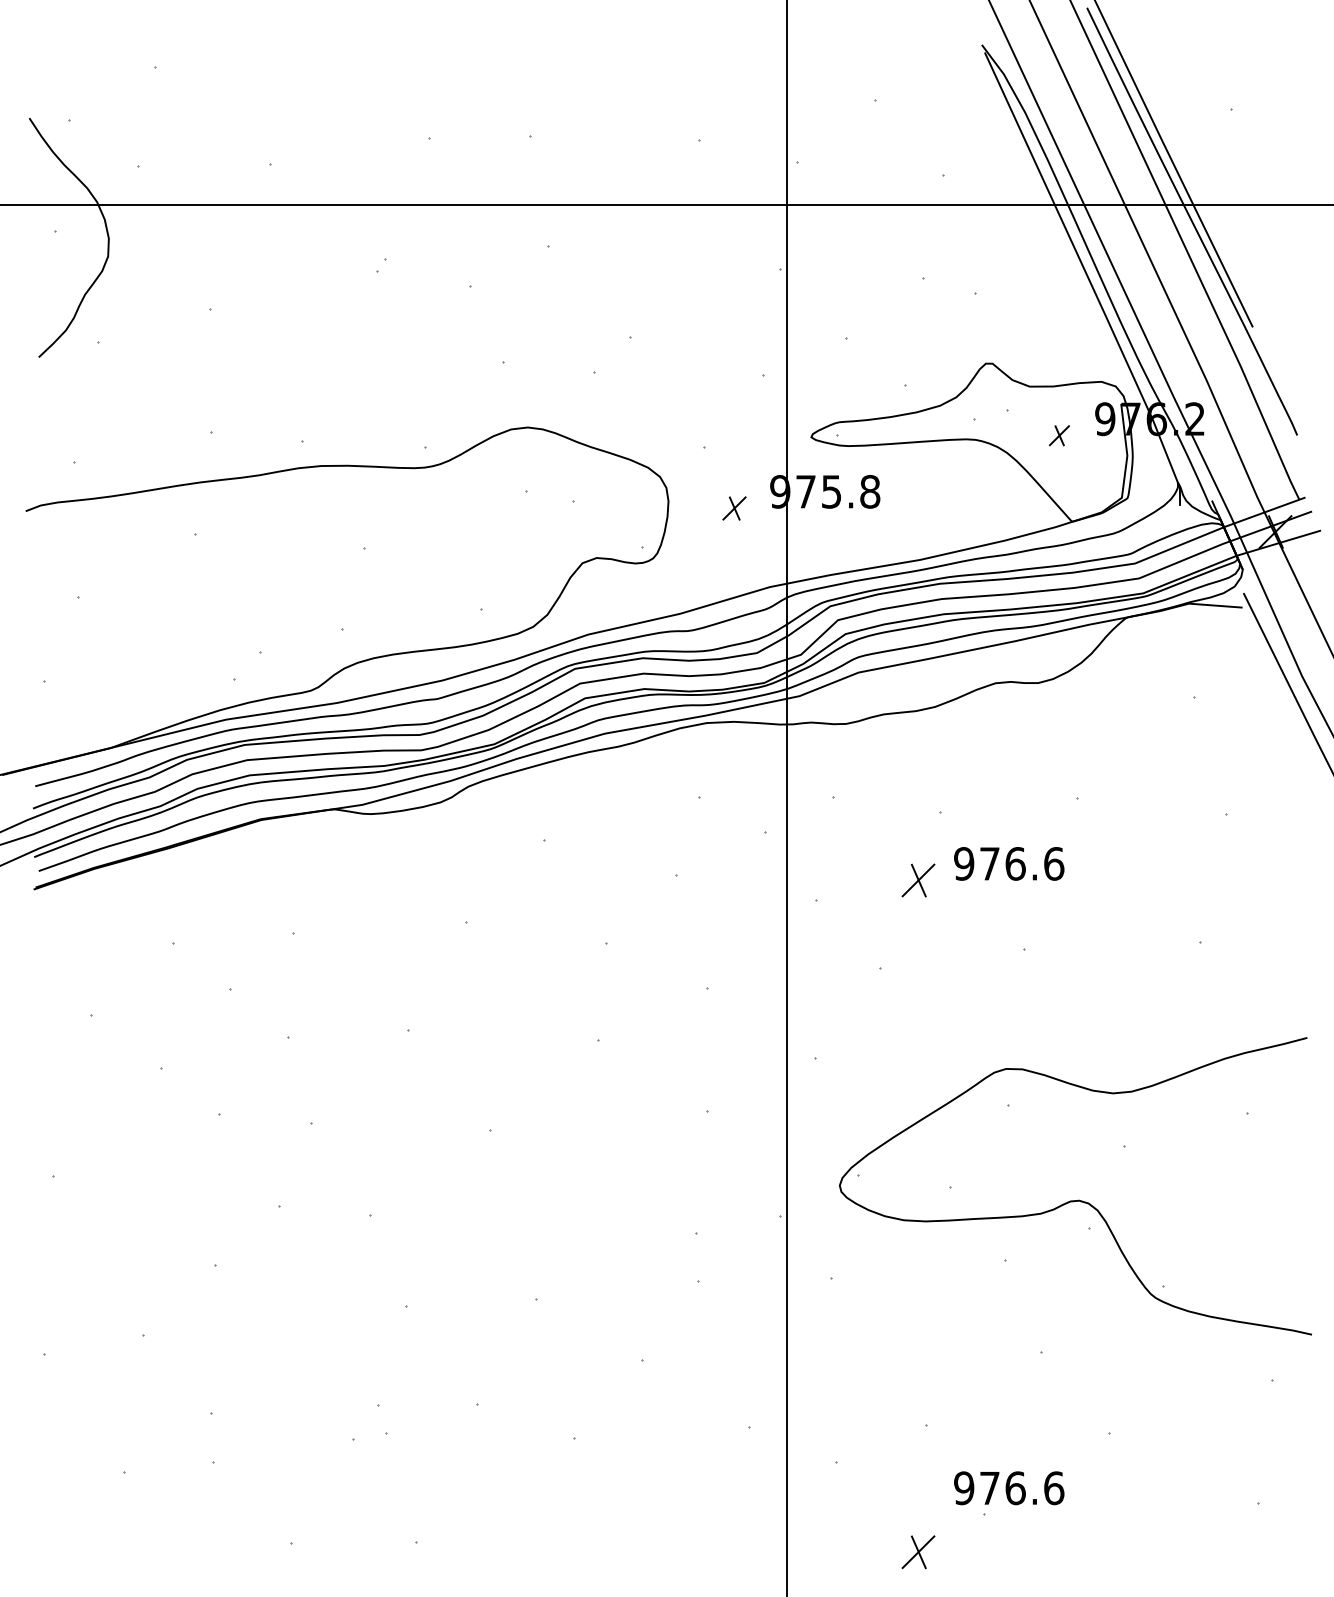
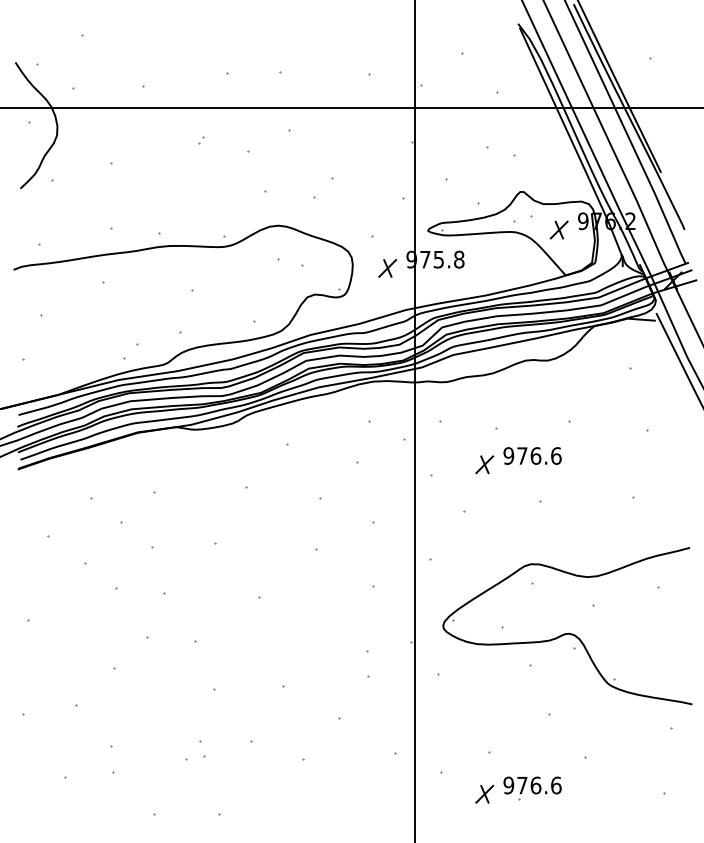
part: (1058, 434) -> (558, 229), size x1.67
part: (734, 508) -> (387, 268), size x1.43
part: (918, 1552) -> (484, 794), moved

